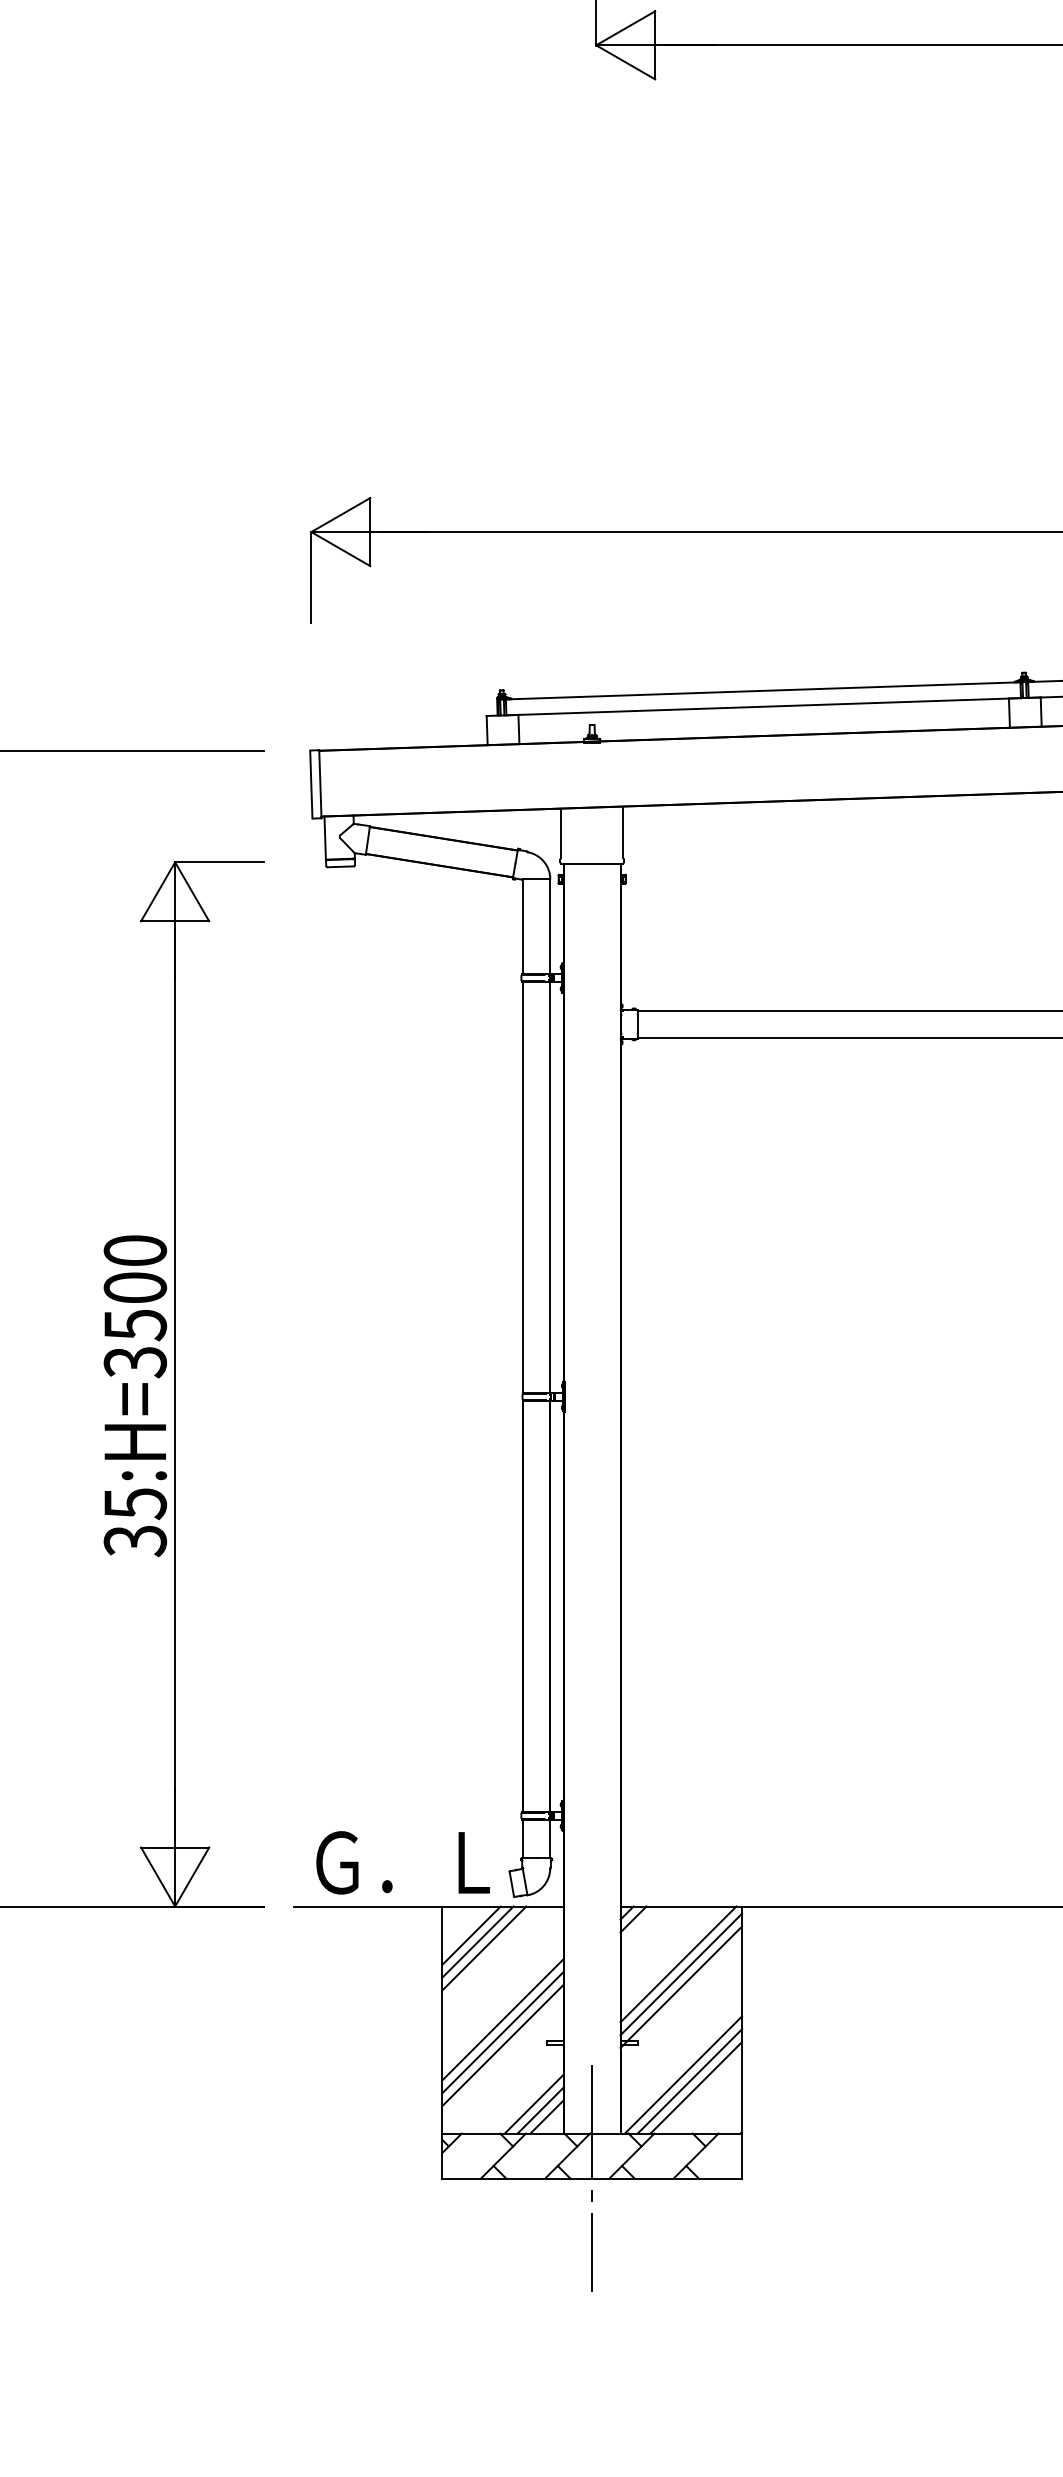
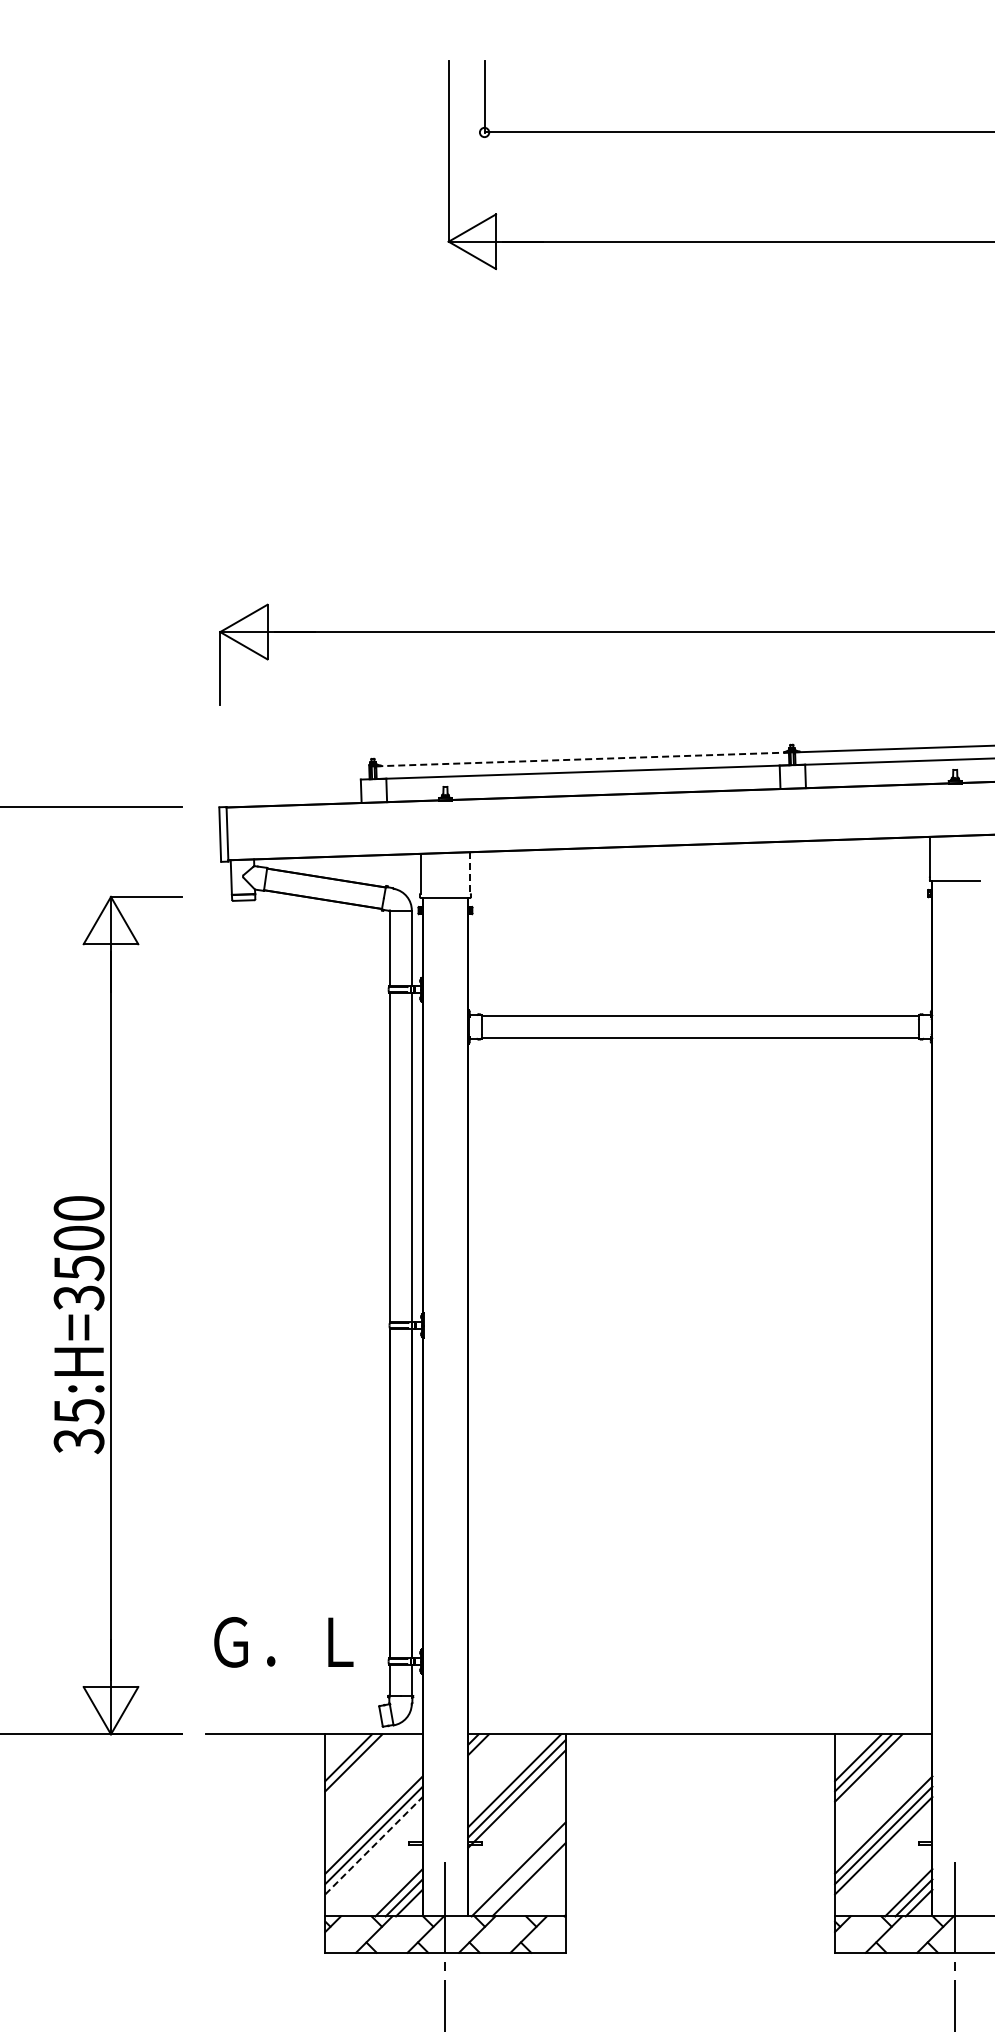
line: (764, 690) -> (583, 759), solid -> dashed
line: (623, 831) -> (470, 872), solid -> dashed
text: (402, 1863) -> (283, 1642), moved
line: (483, 1947) -> (358, 1767), removed
line: (503, 2045) -> (374, 1845), solid -> dashed
line: (689, 2081) -> (523, 1874), removed

